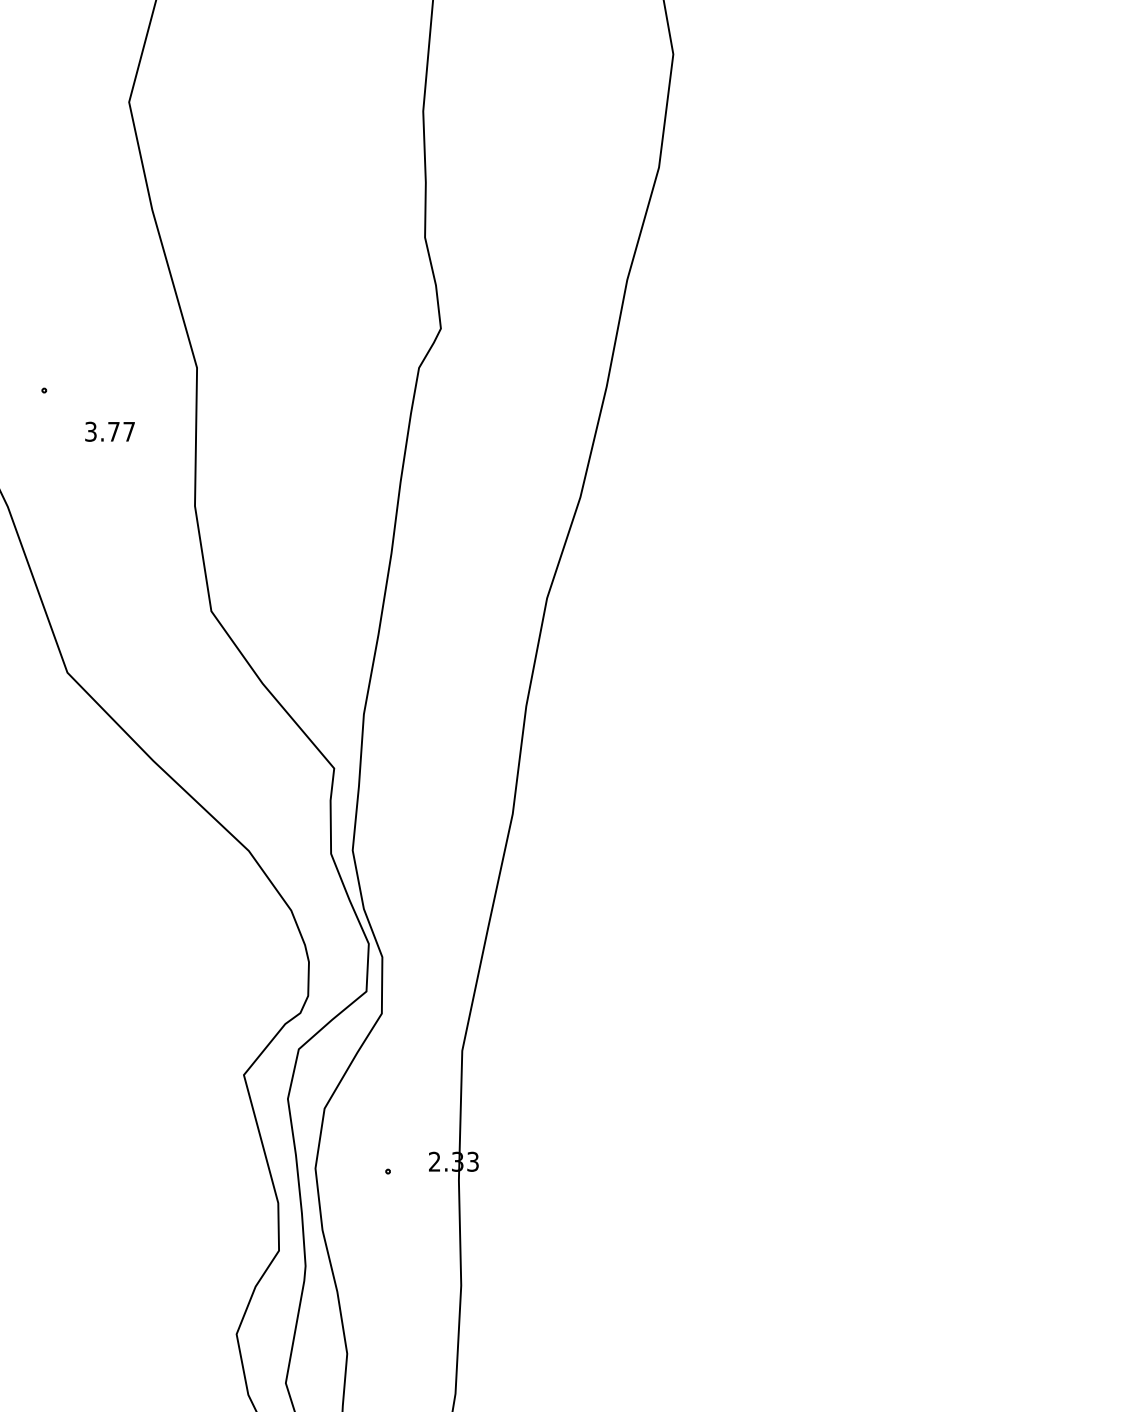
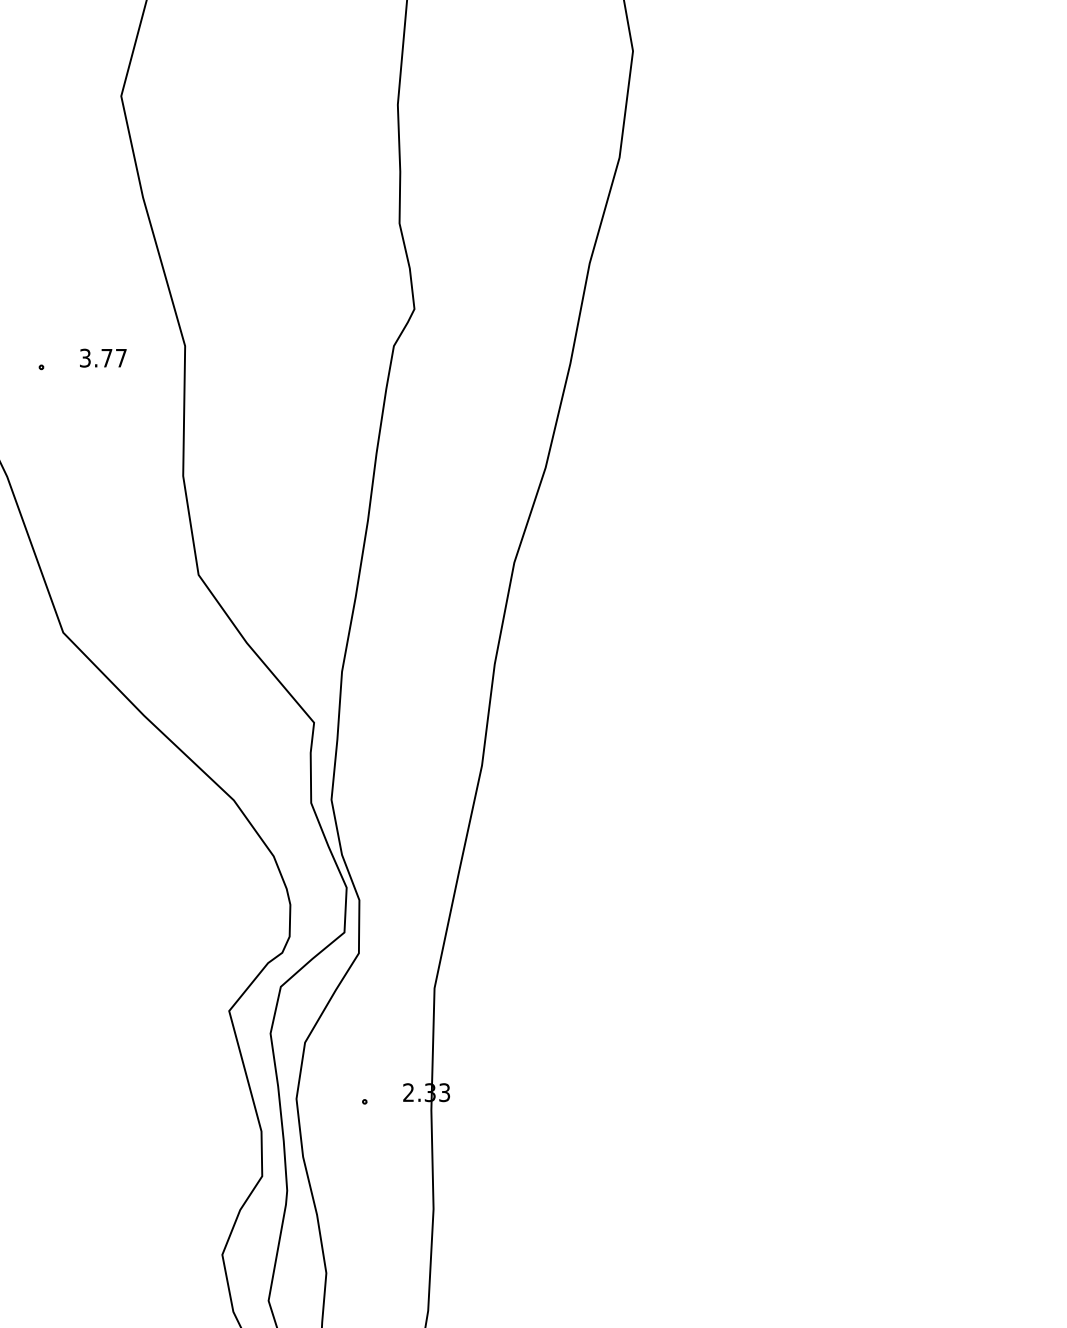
text: (109, 431) -> (102, 357), moved

